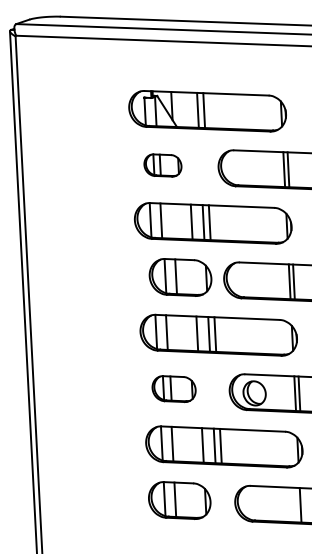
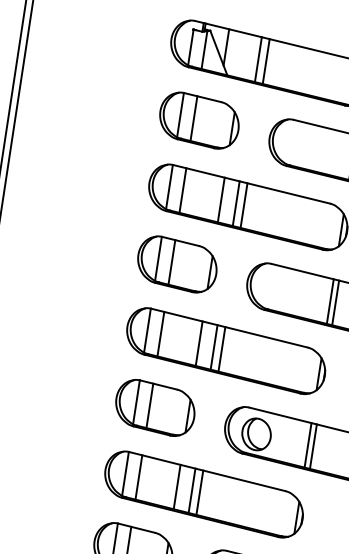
part: (162, 165) -> (198, 120), size x1.67
part: (180, 277) -> (177, 264), moved
part: (173, 388) -> (154, 406), size x1.43

